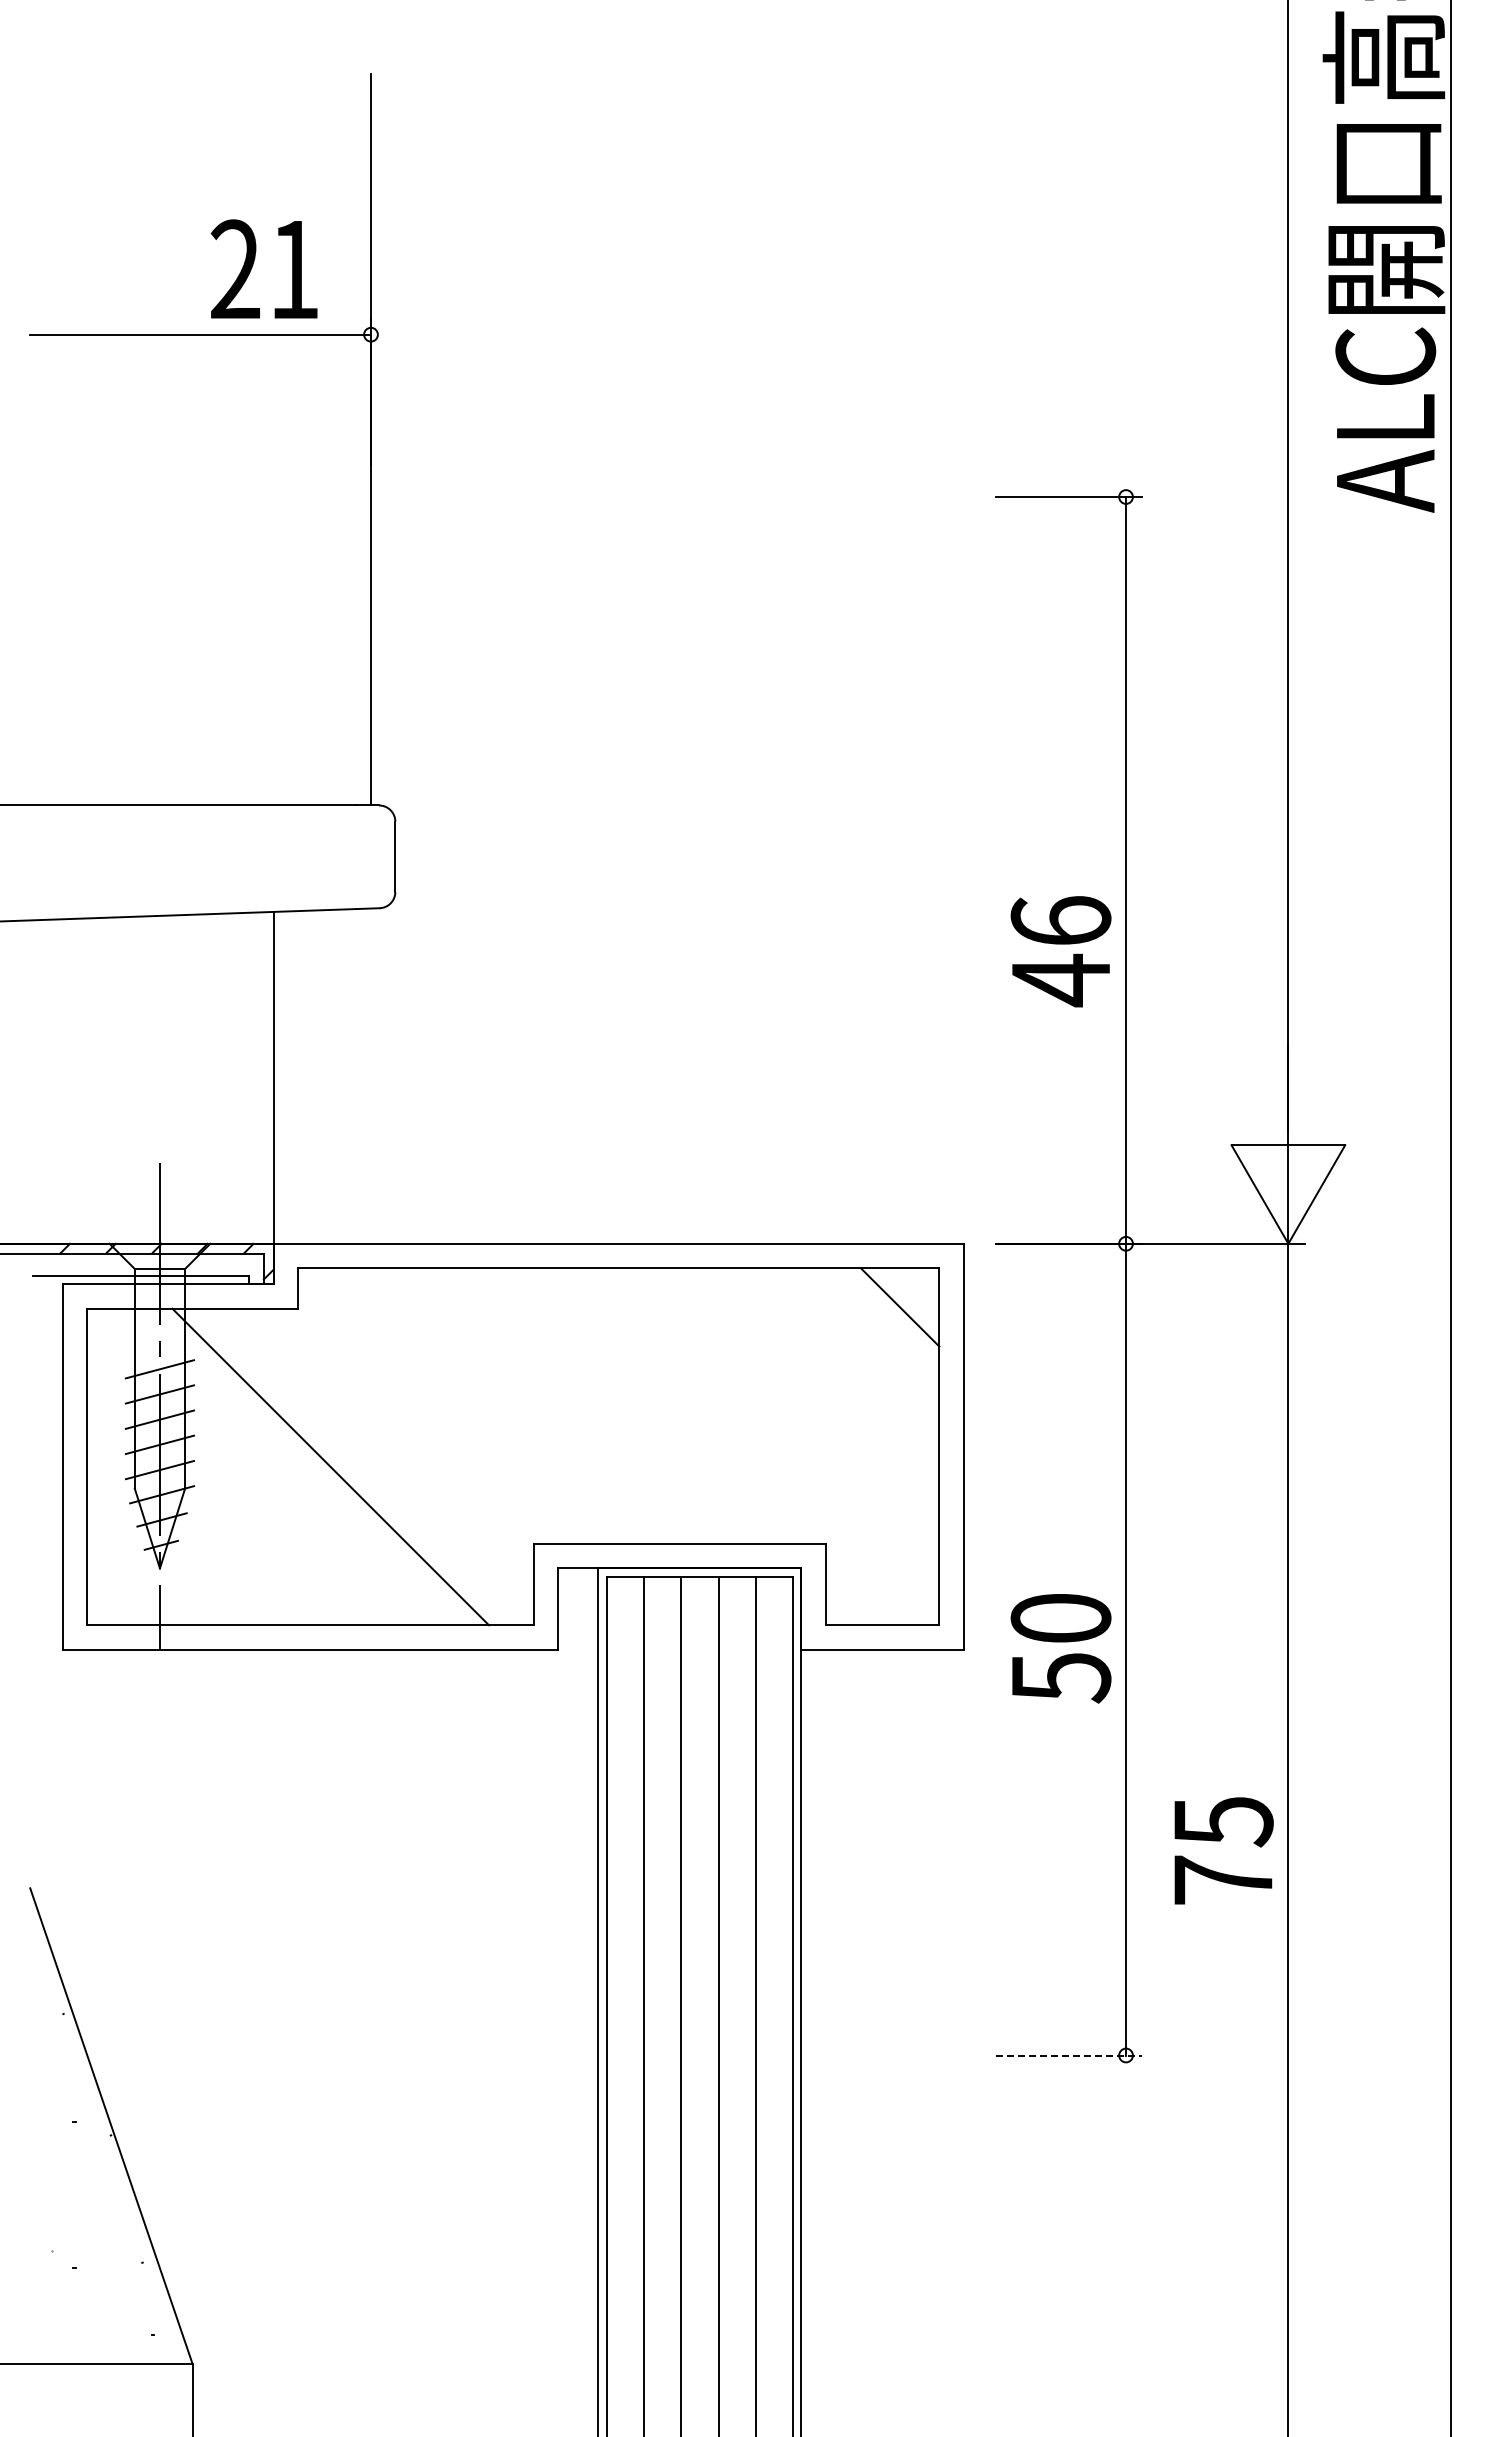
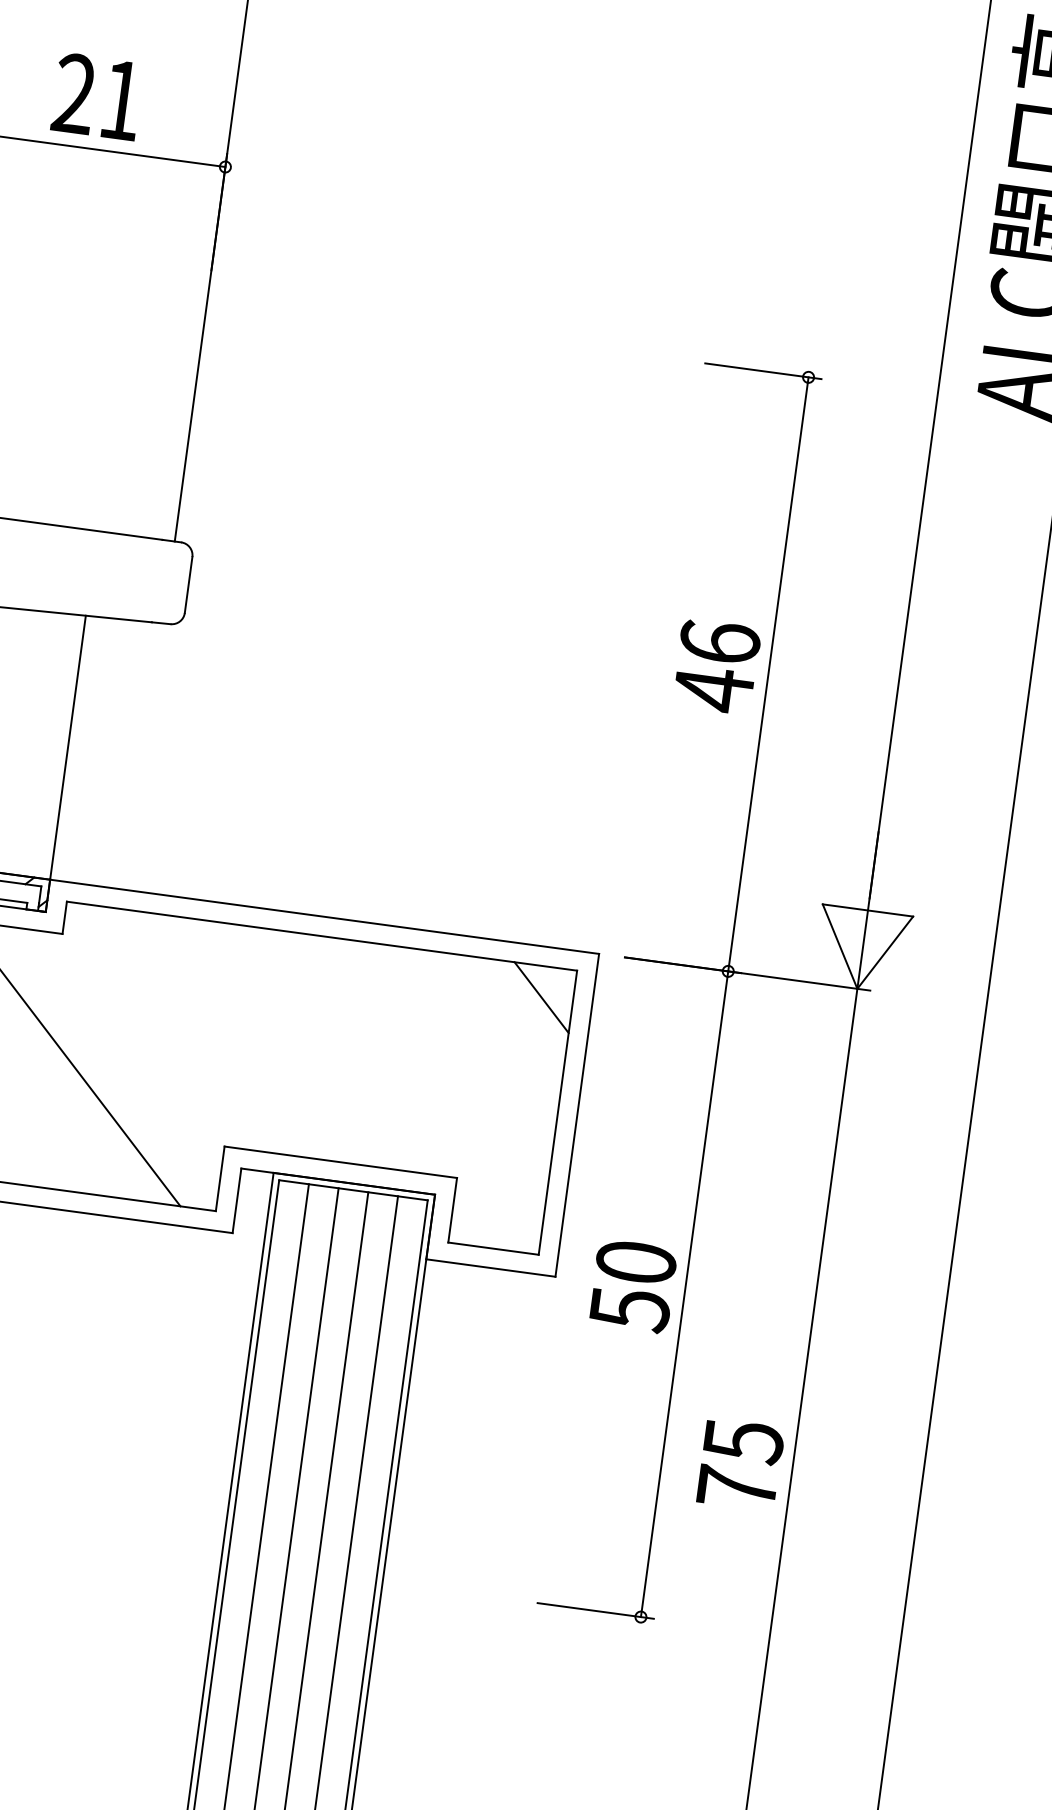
text: (263, 268) -> (96, 96), moved
text: (1060, 951) -> (716, 666), moved
line: (1069, 2055) -> (595, 1610), dashed -> solid

